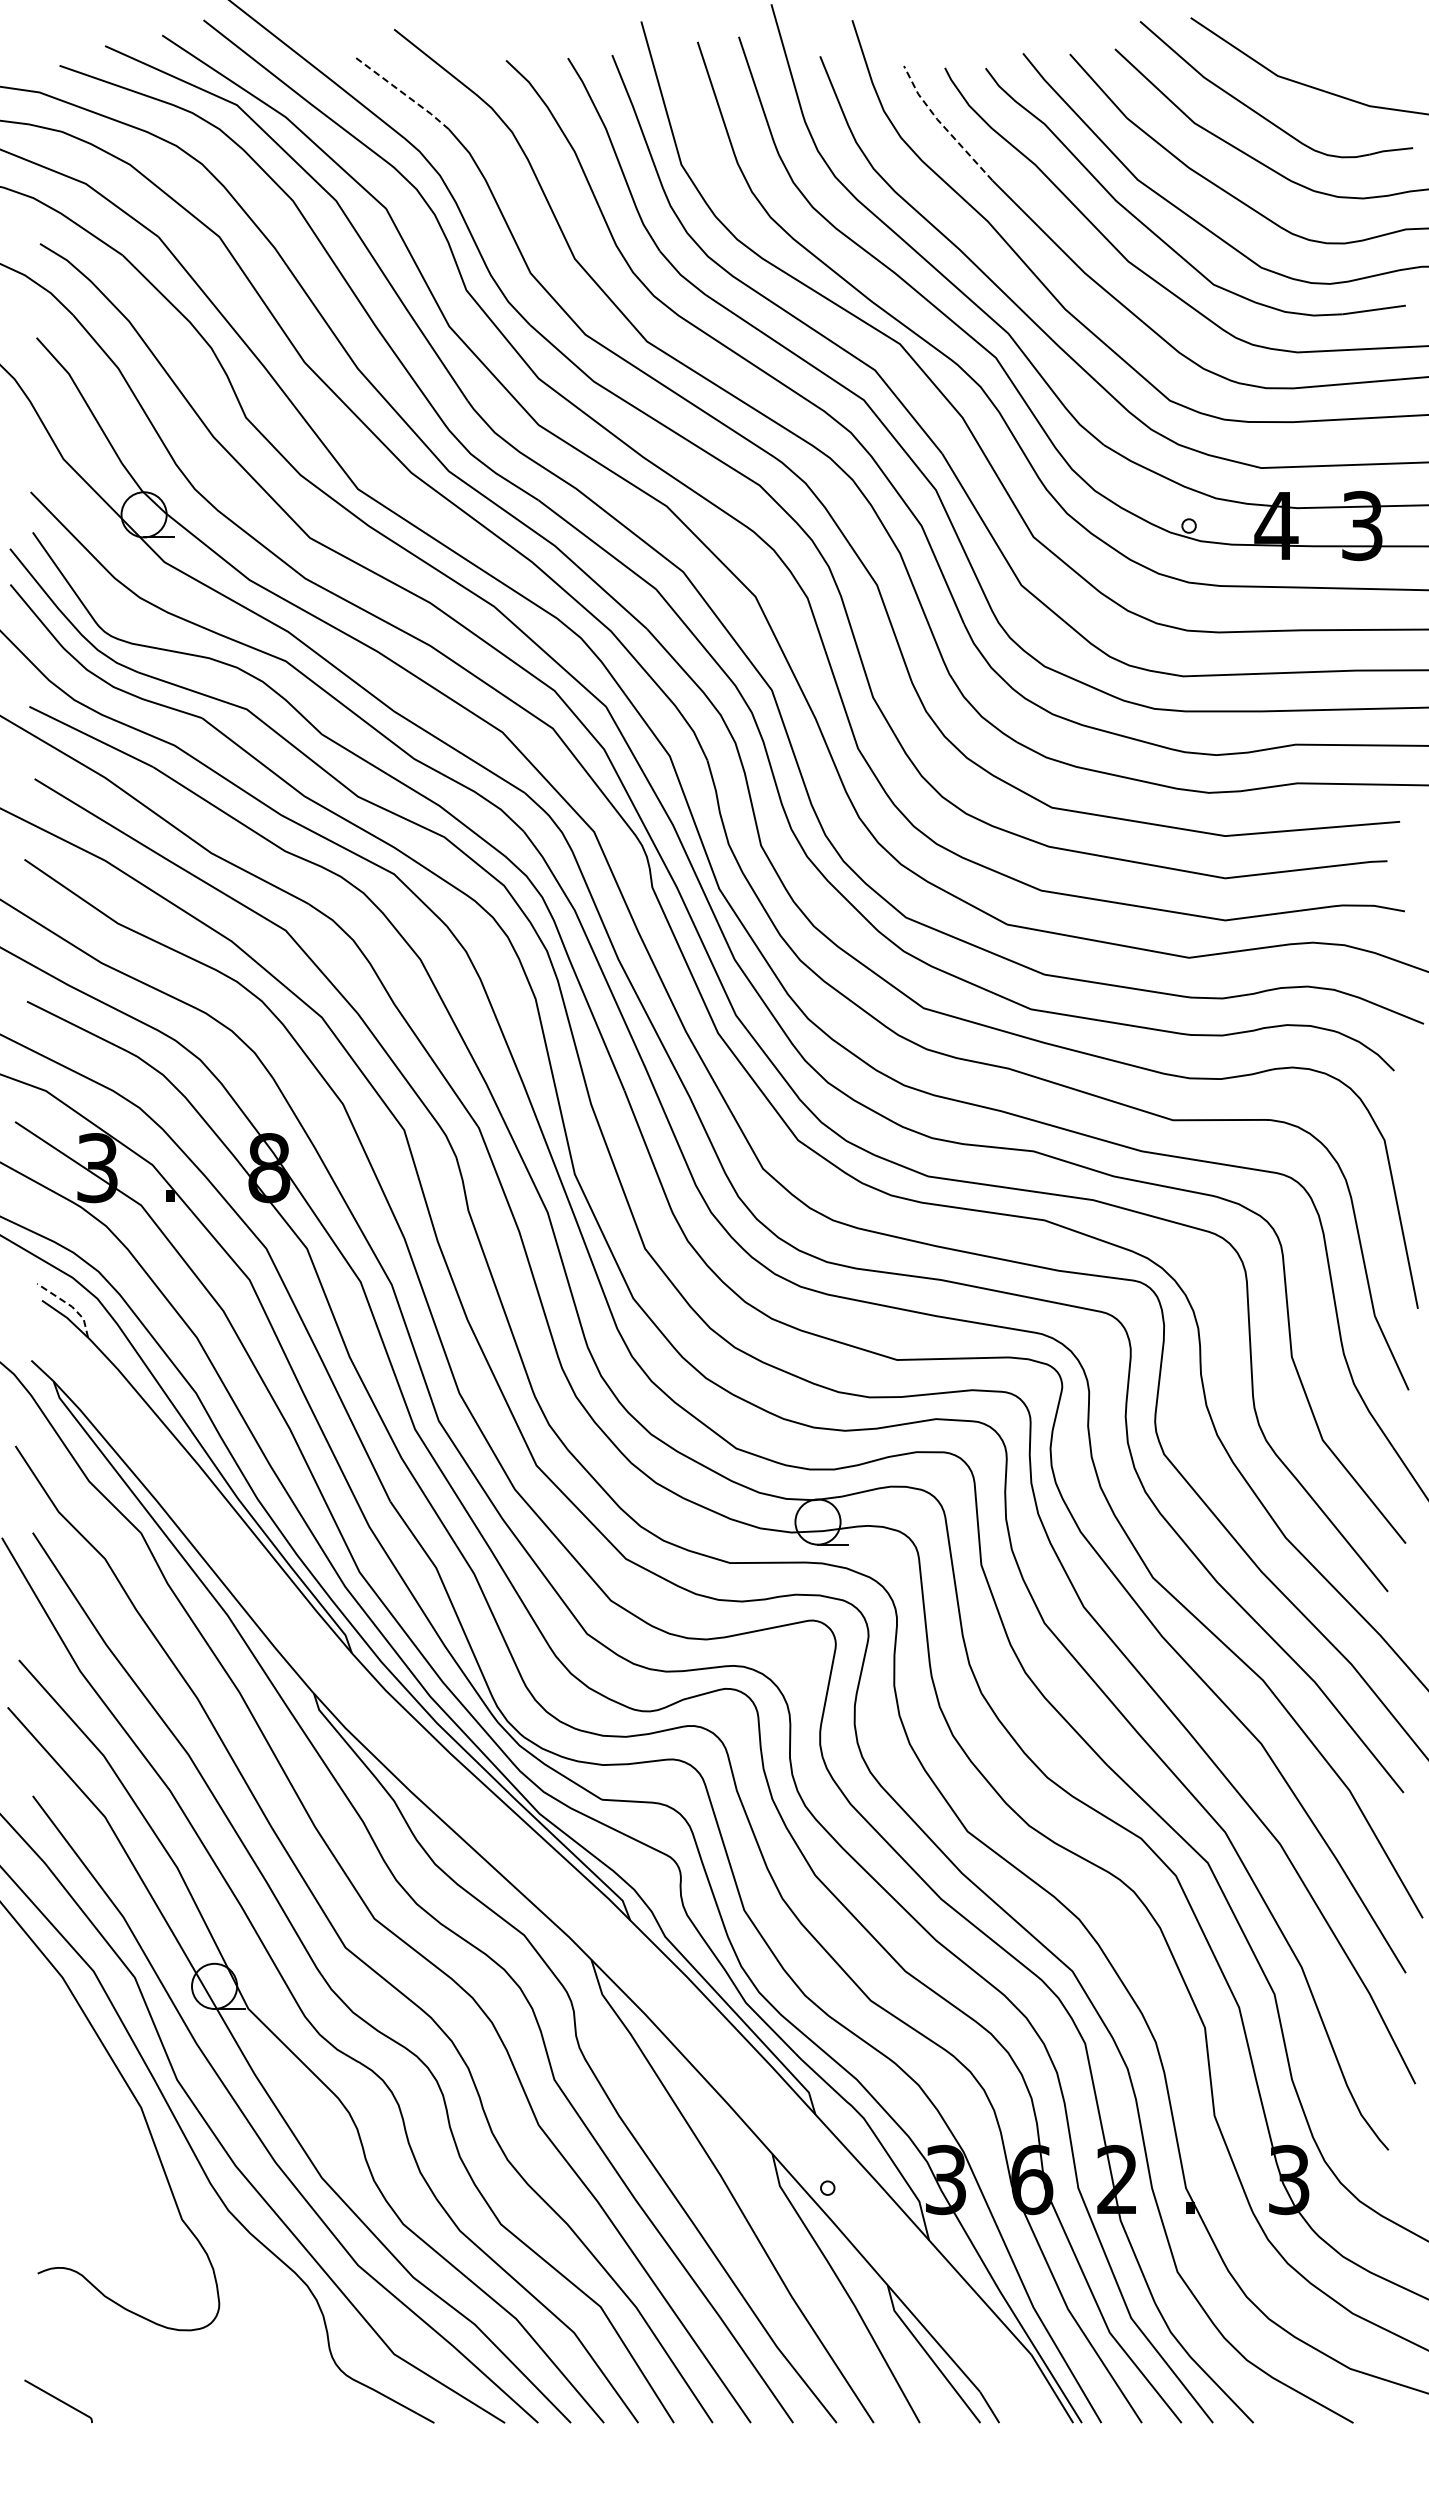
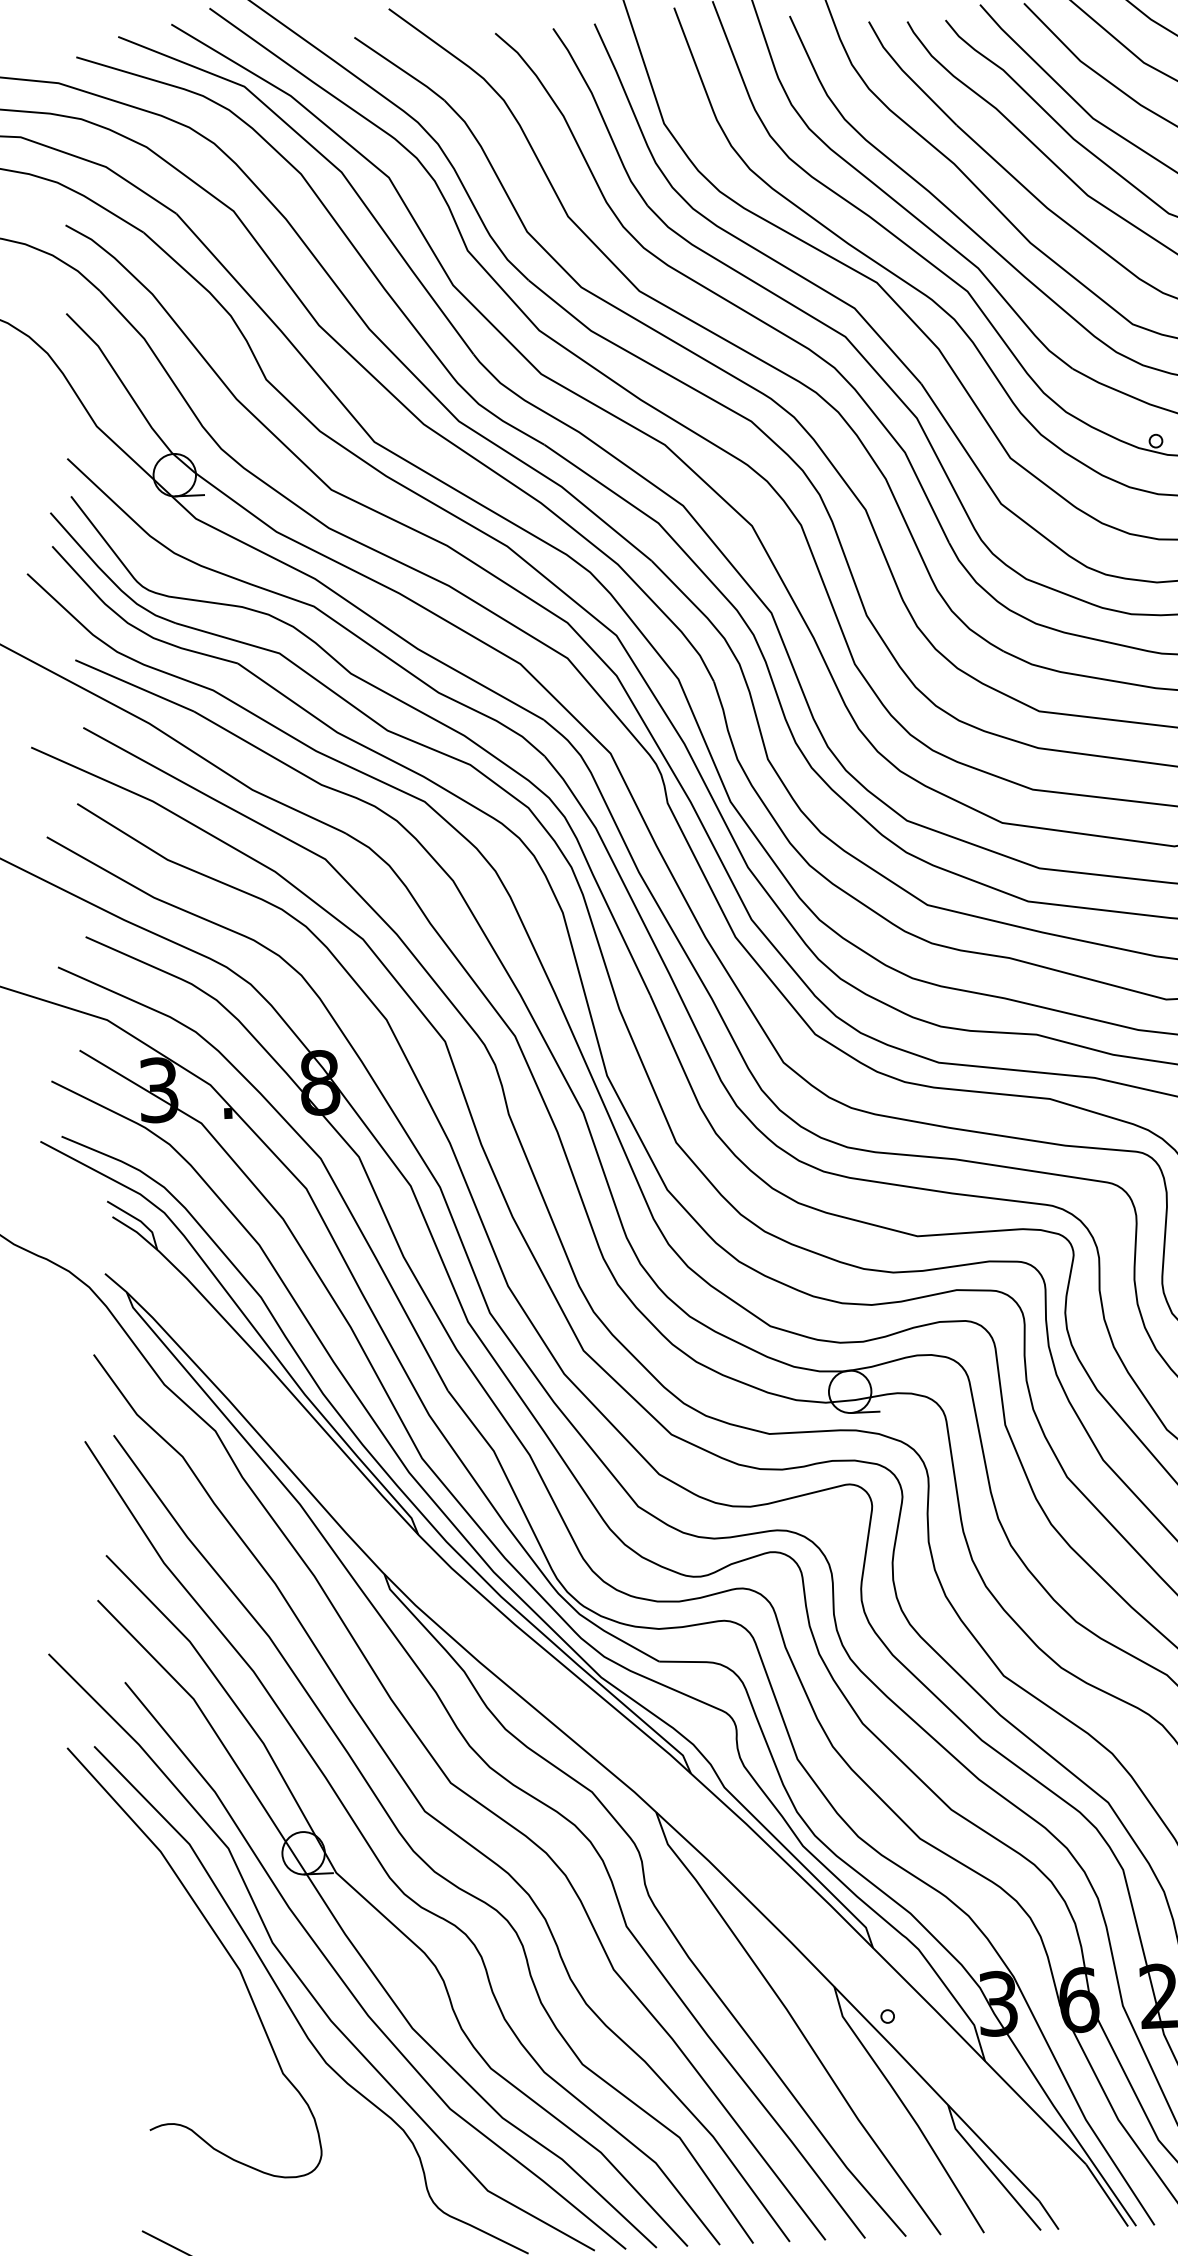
line: (403, 93) -> (400, 68), dashed -> solid
line: (942, 125) -> (907, 75), dashed -> solid
line: (70, 1305) -> (139, 1220), dashed -> solid

